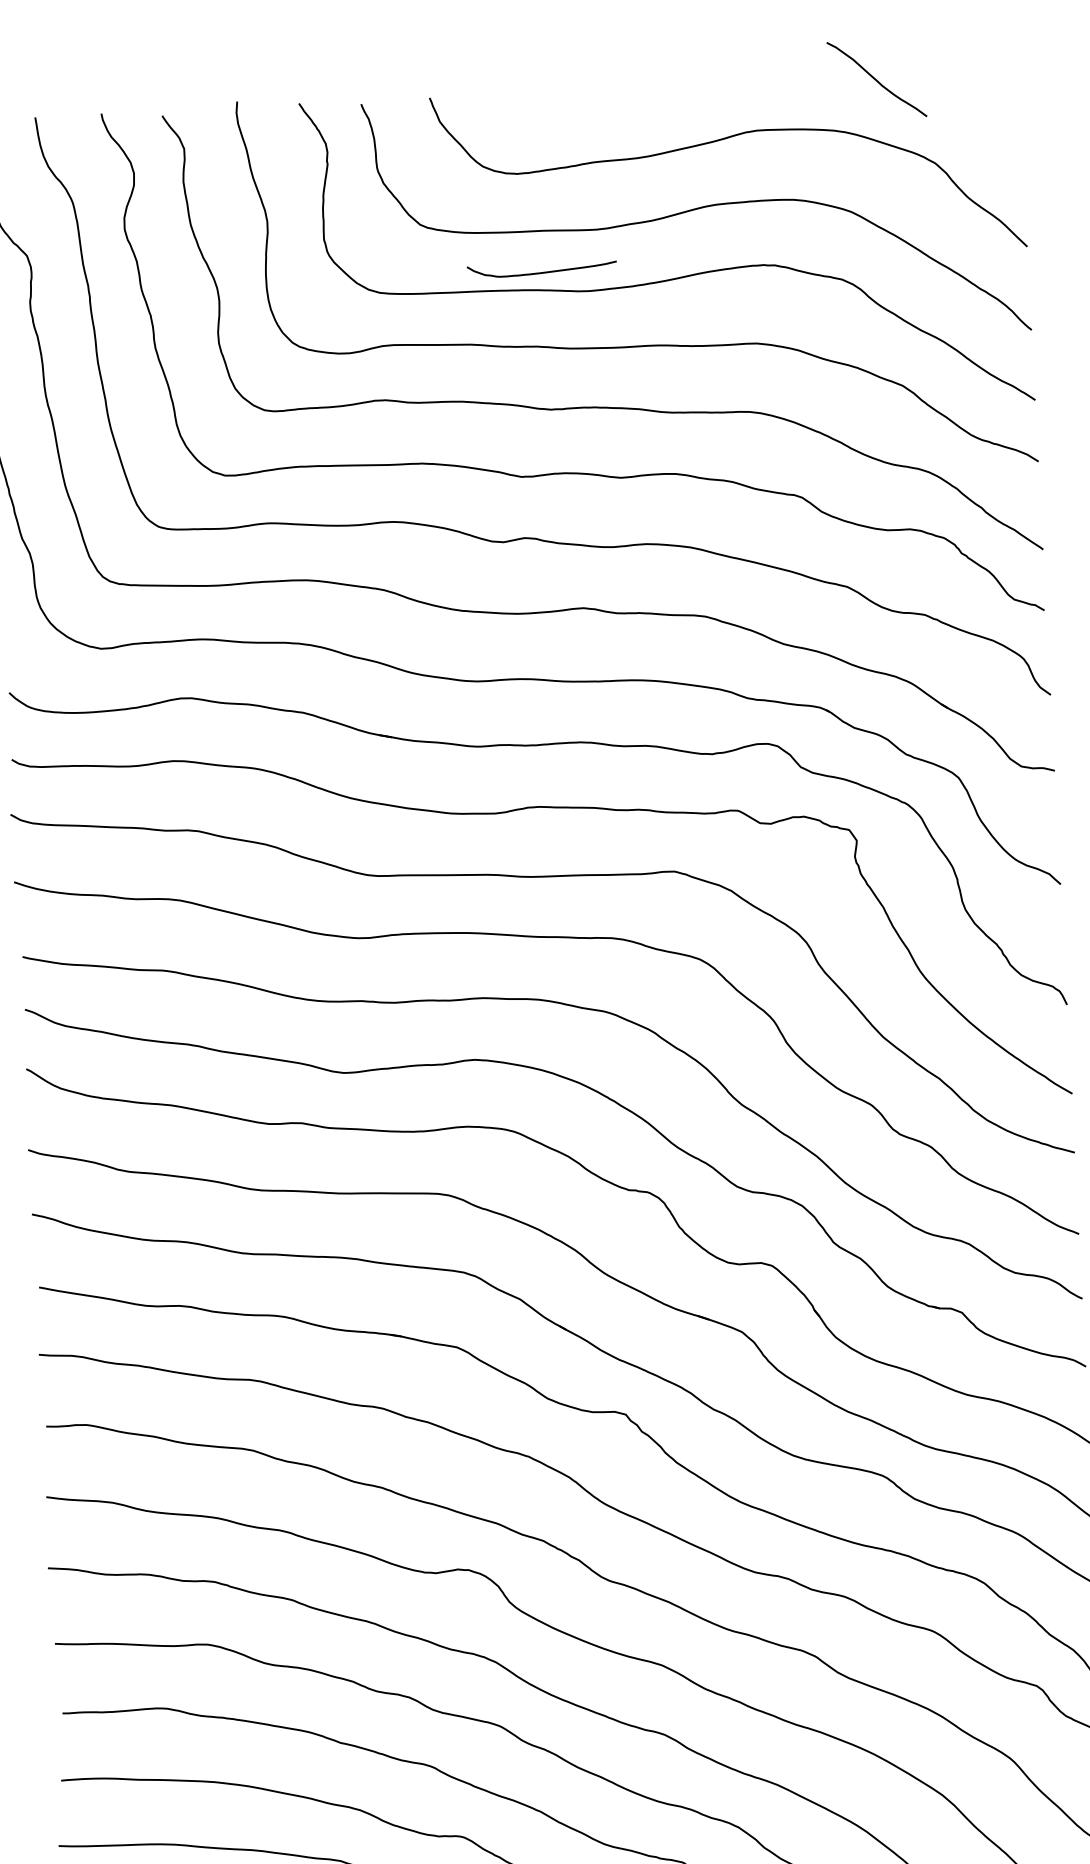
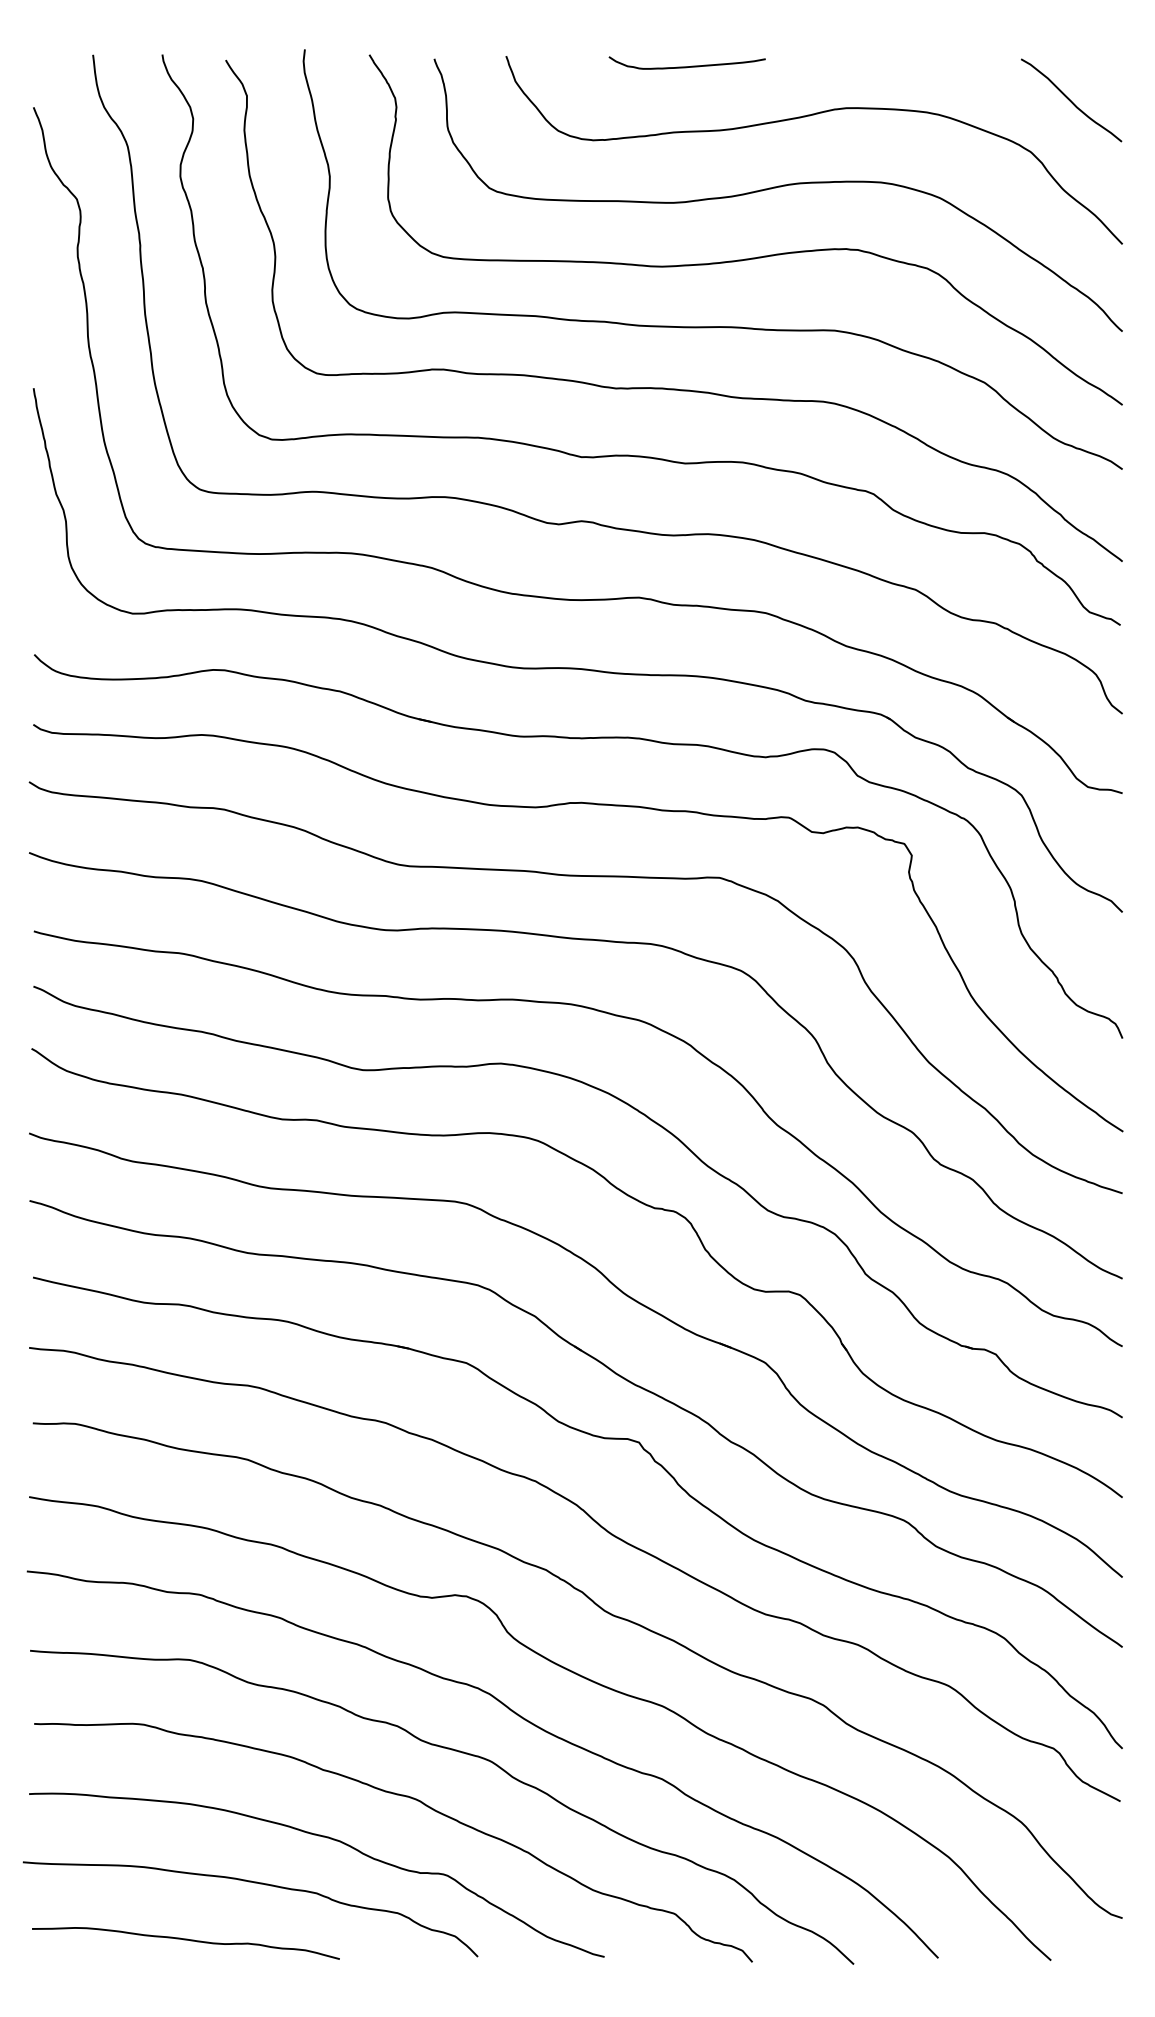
curve: (876, 79) -> (1071, 100), moved
curve: (541, 272) -> (686, 66), moved

